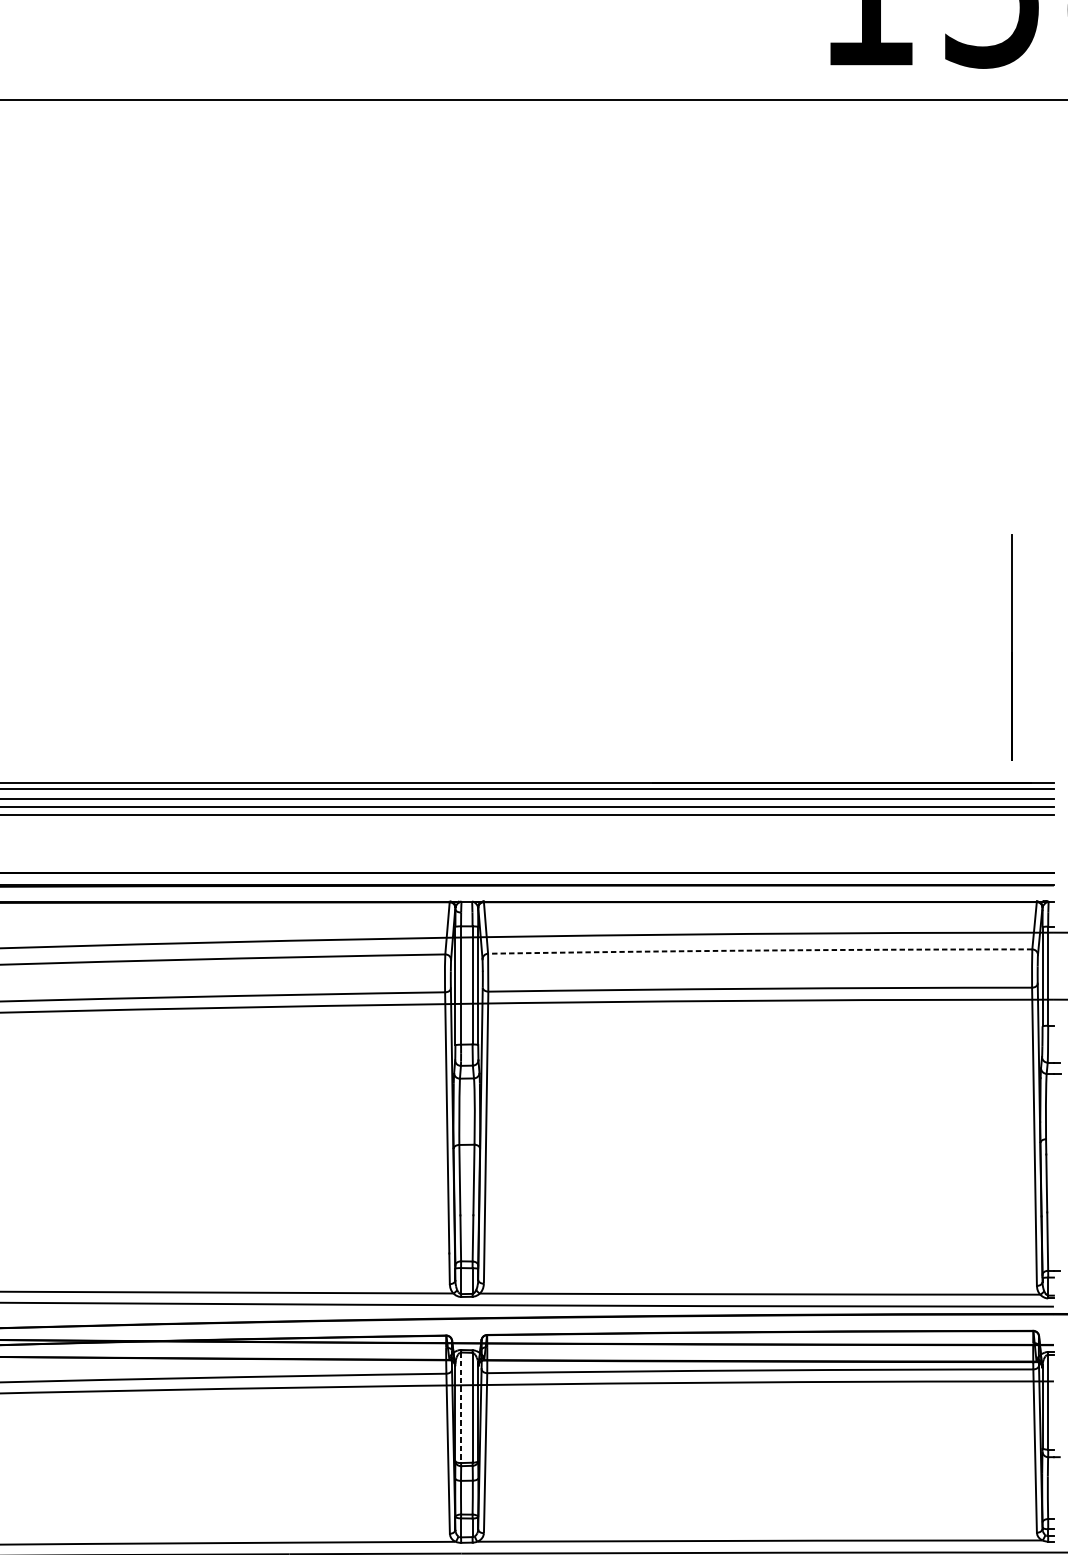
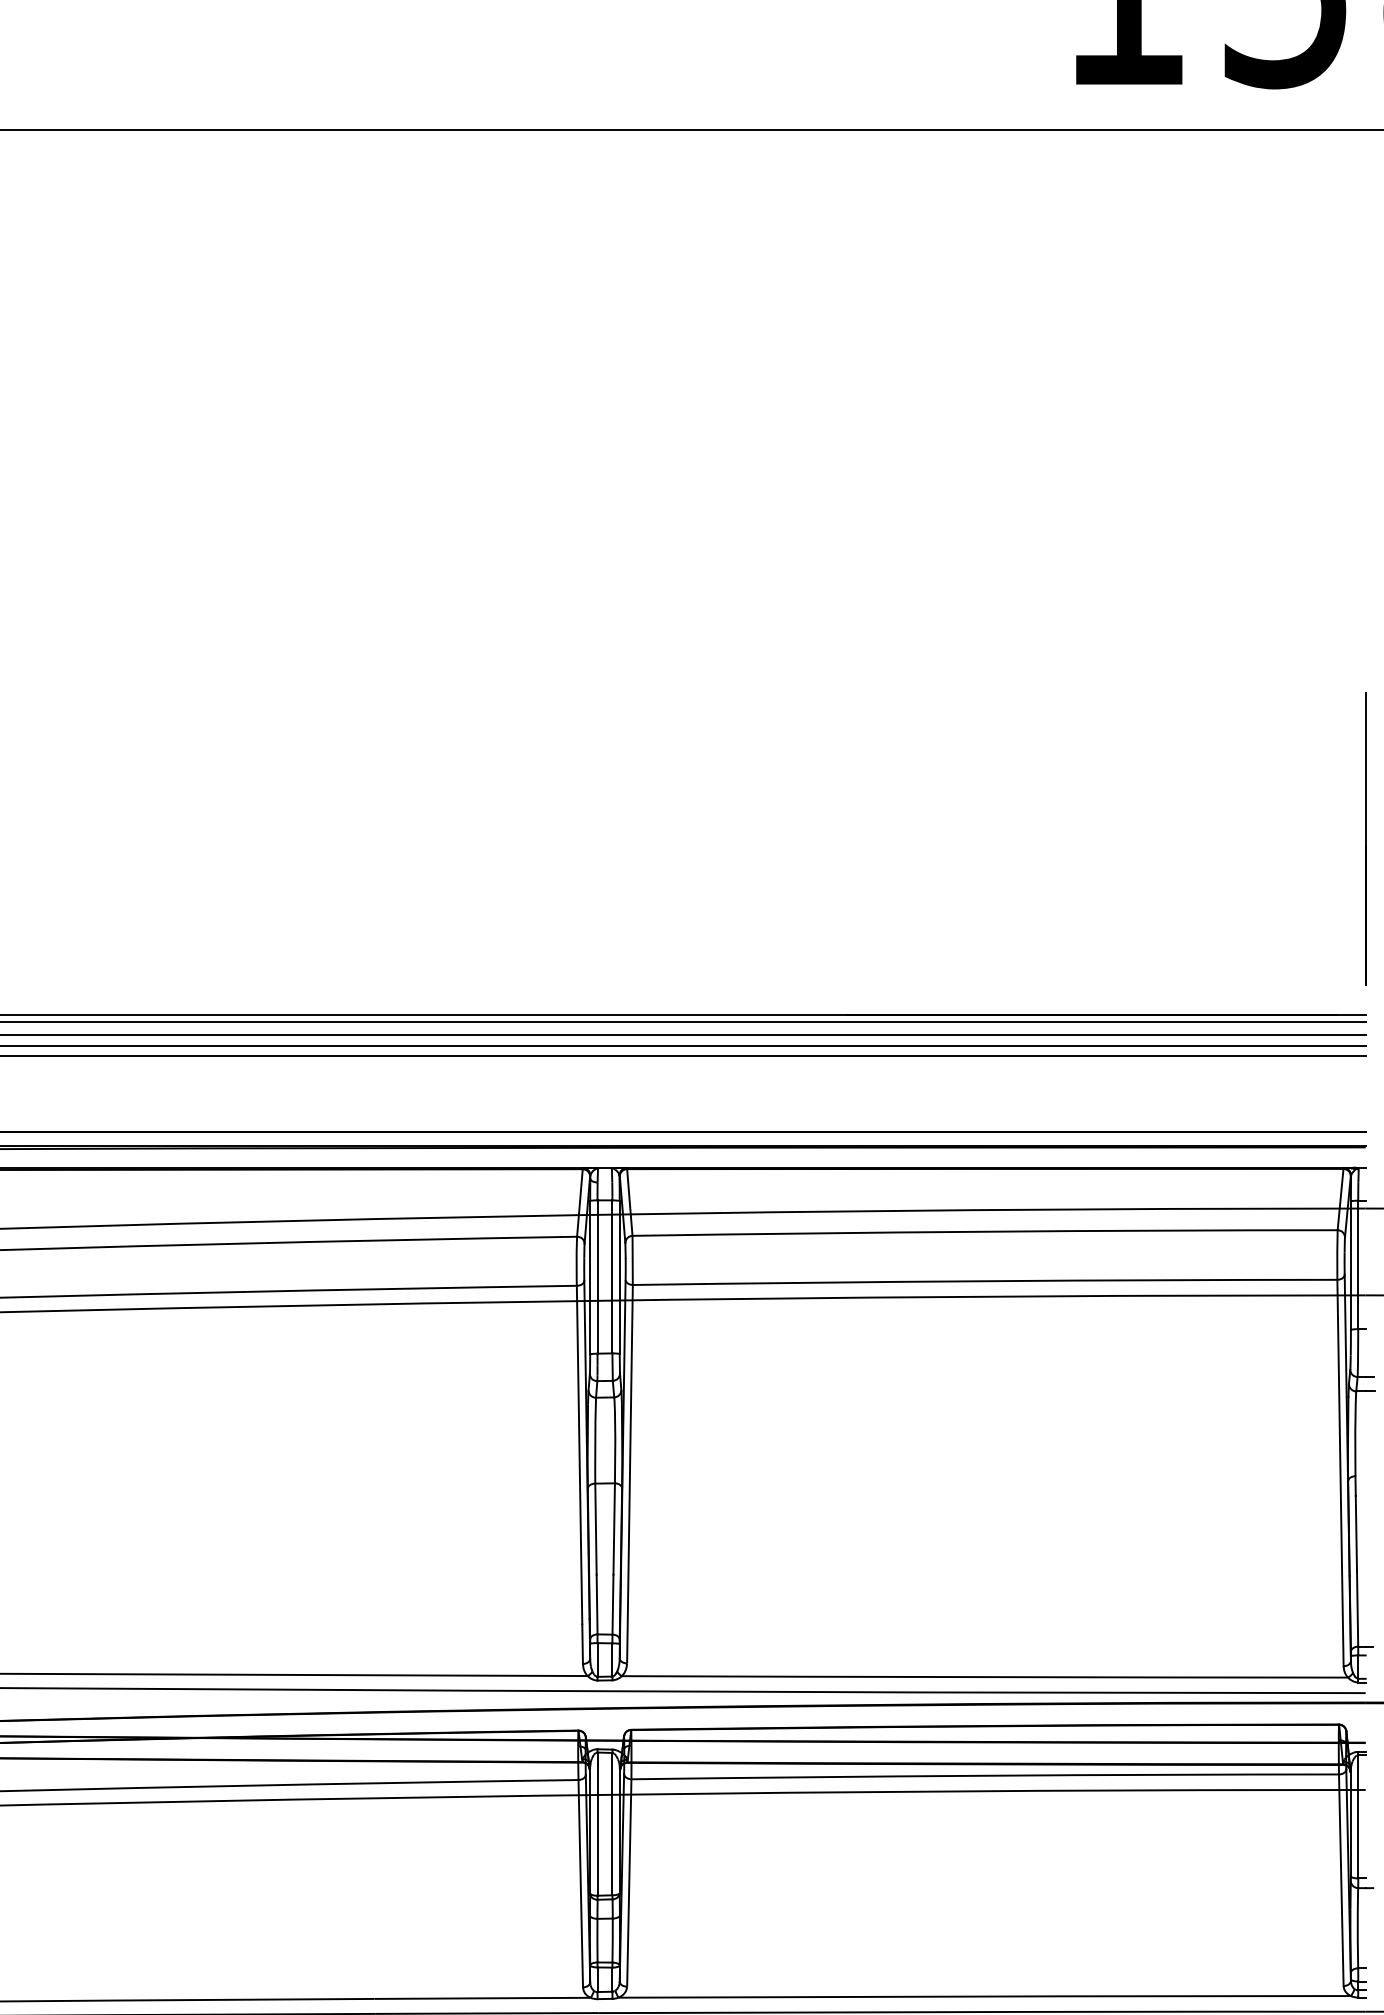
line: (1012, 647) -> (1365, 838), moved
arc: (760, 950) -> (985, 1231), dashed -> solid
line: (461, 1408) -> (597, 1824), dashed -> solid

